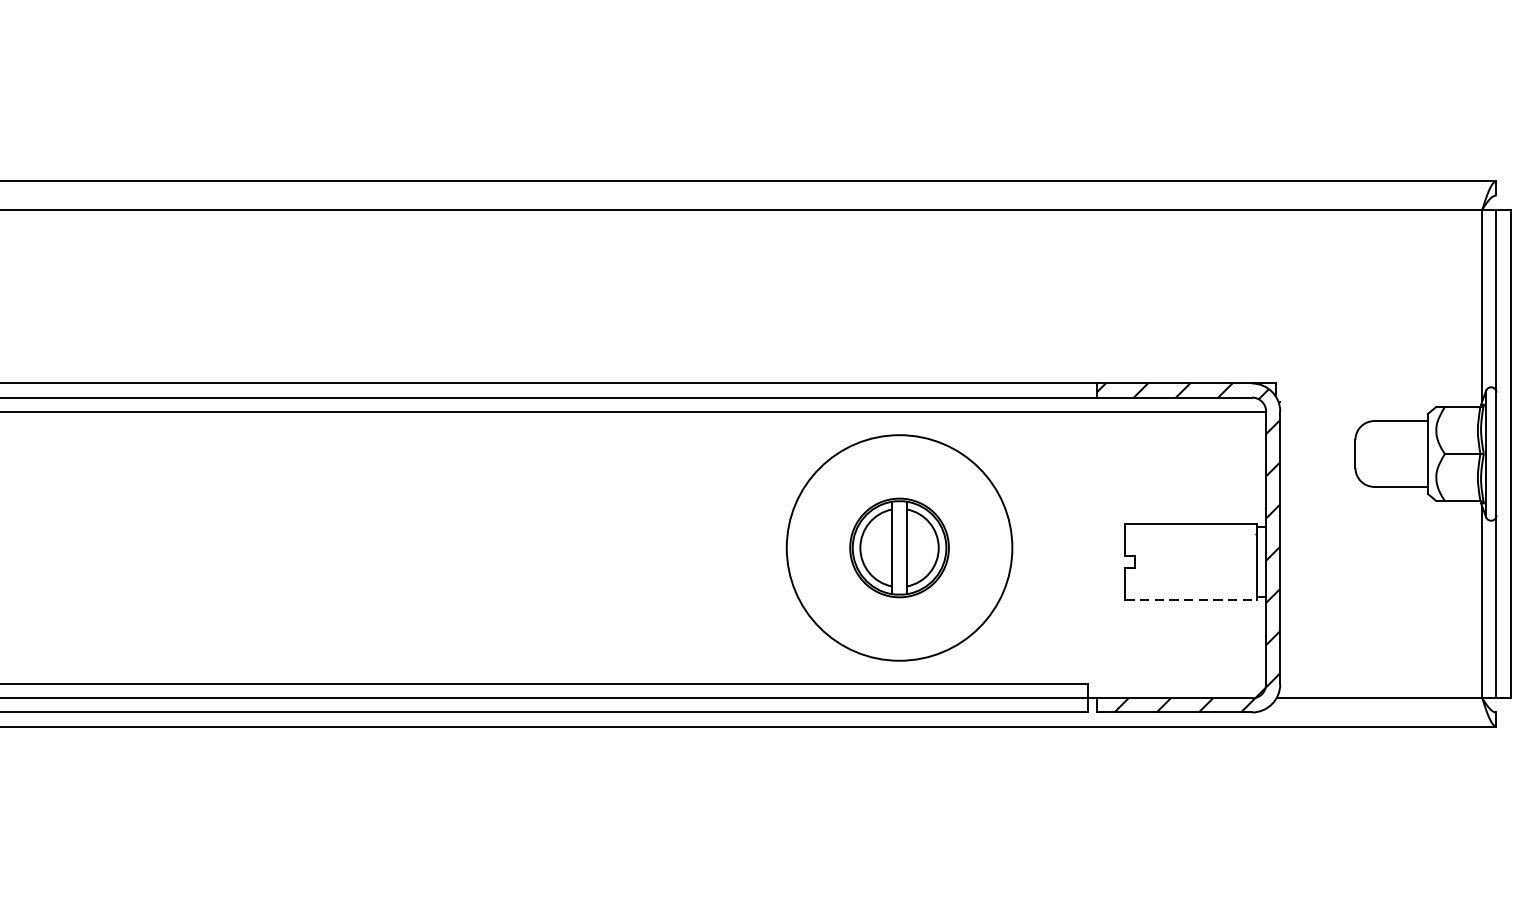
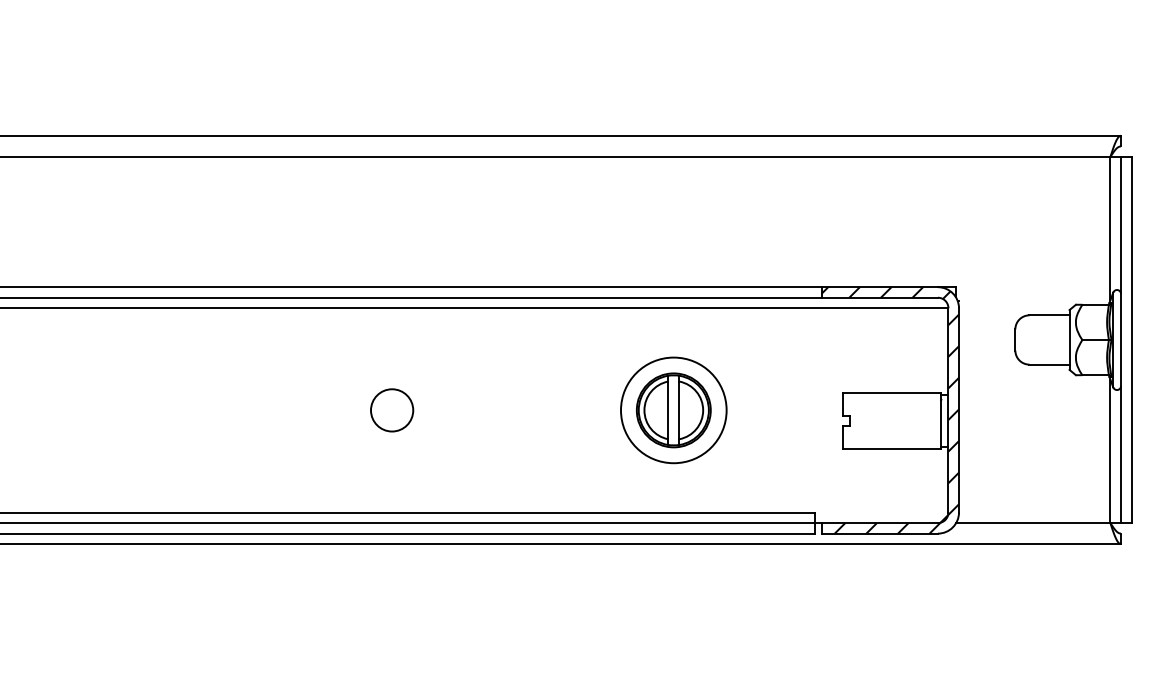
circle: (524, 548) -> (392, 410), added
circle: (899, 548) -> (673, 410), size x0.62
line: (1191, 600) -> (892, 449), dashed -> solid

